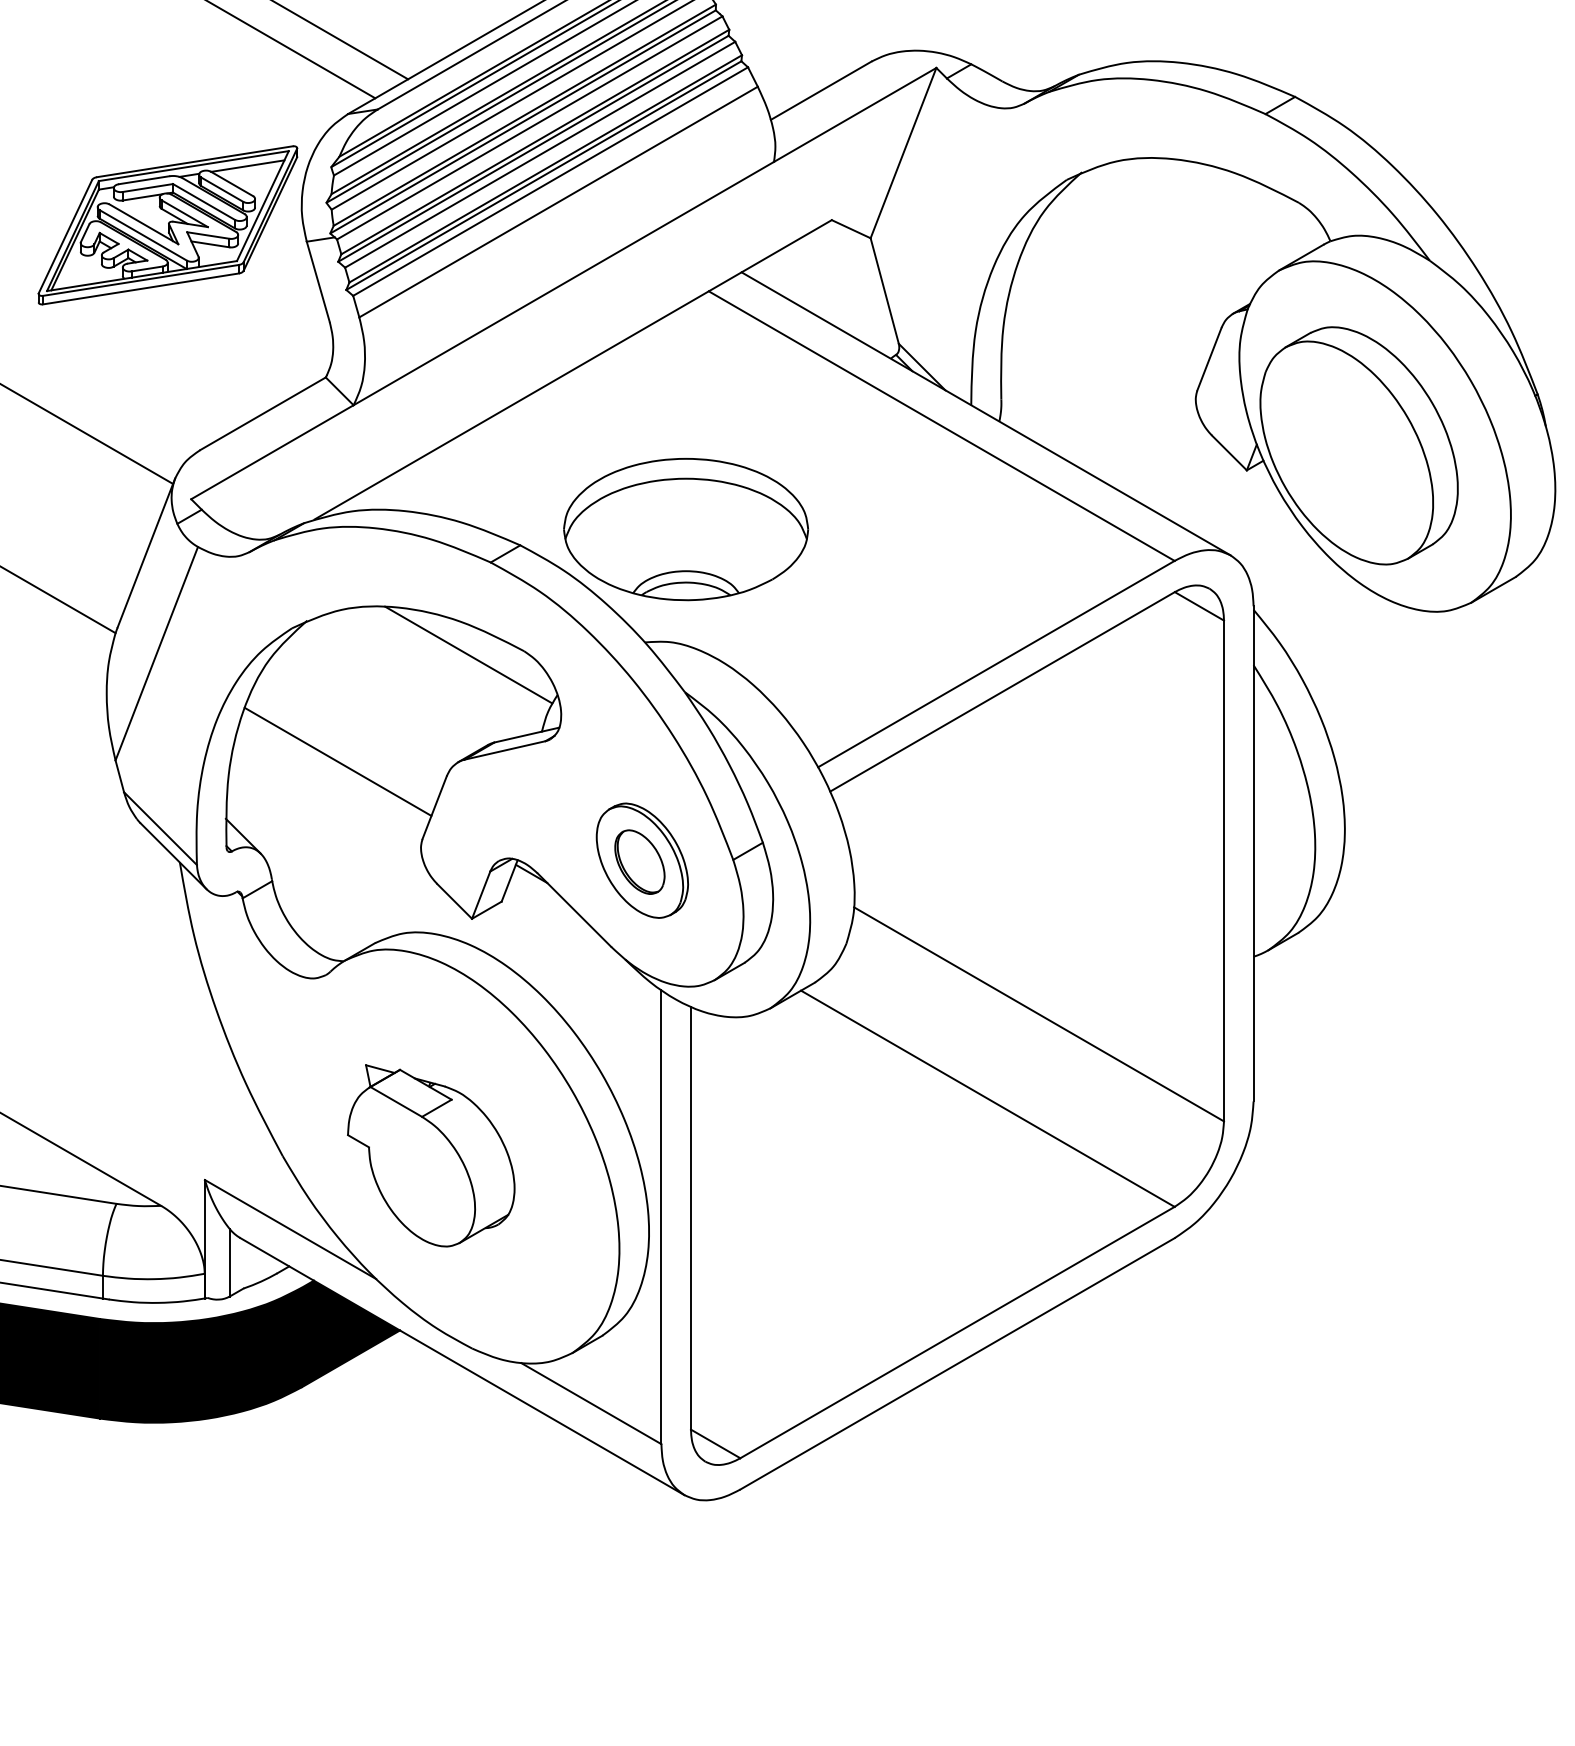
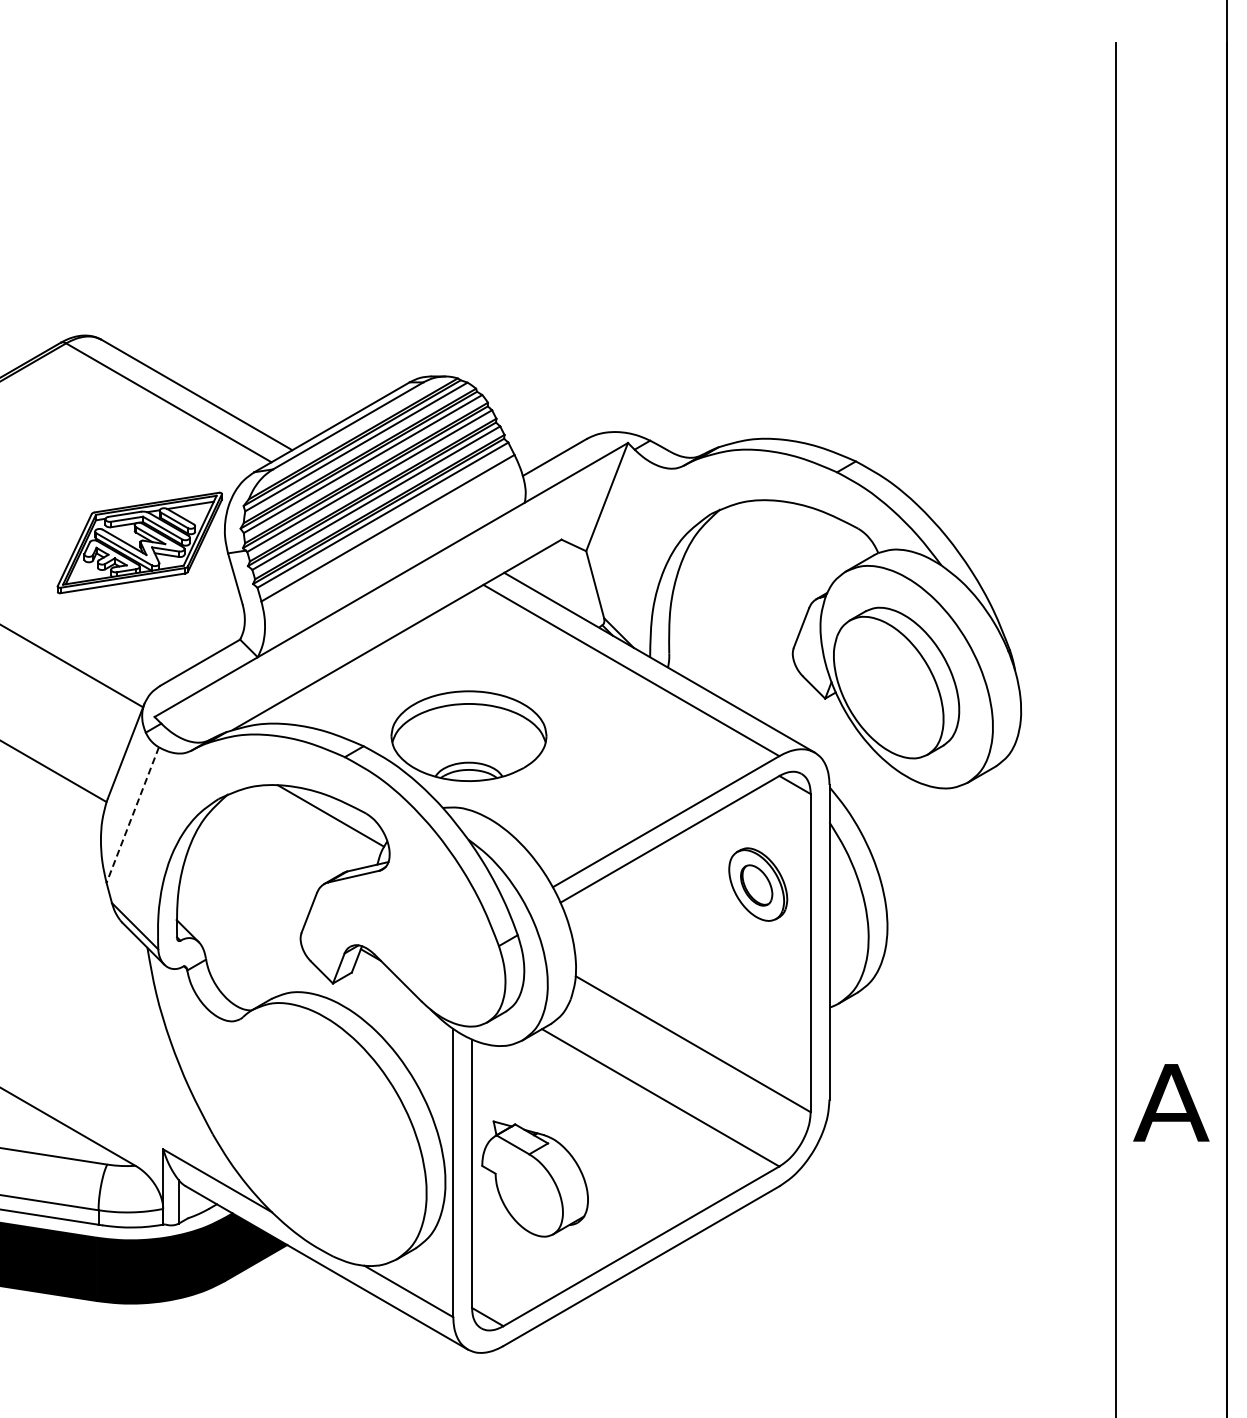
line: (156, 654) -> (132, 815), solid -> dashed
line: (337, 761) -> (247, 883), removed
part: (642, 860) -> (758, 884), moved
part: (430, 1154) -> (534, 1178), moved

